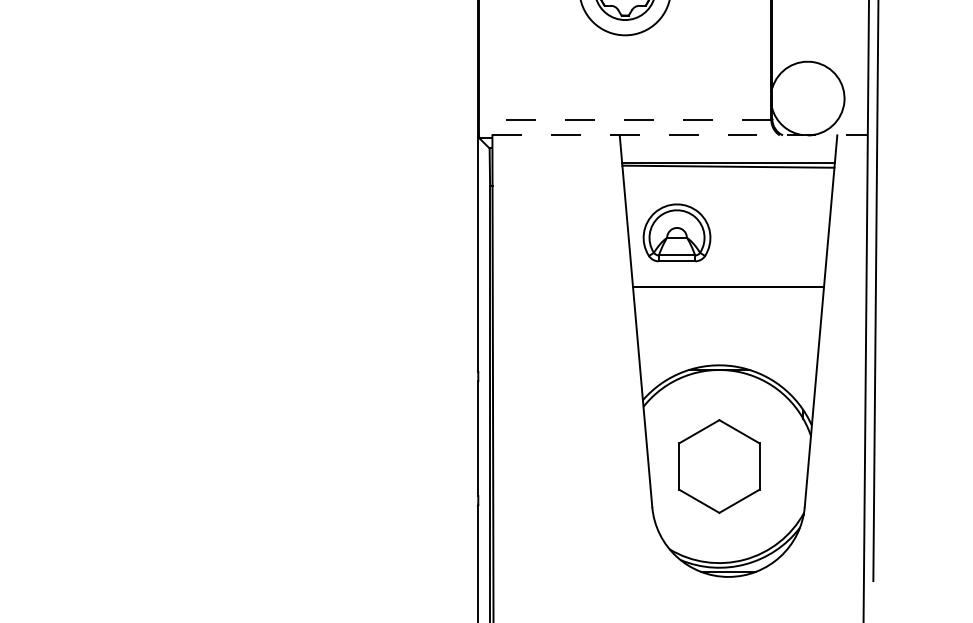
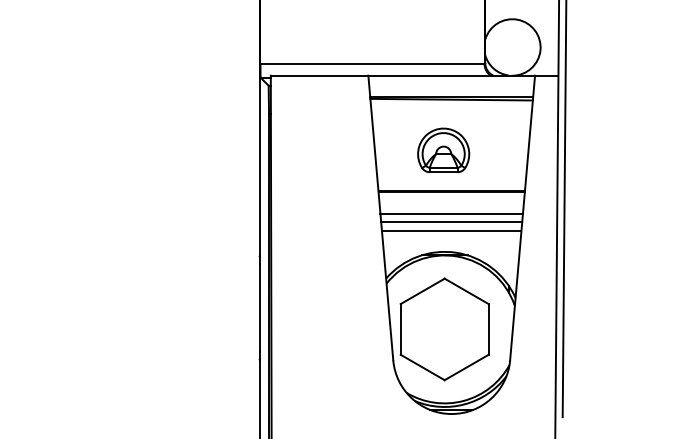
line: (624, 120) -> (372, 64), dashed -> solid
line: (680, 135) -> (414, 75), dashed -> solid
part: (676, 232) -> (443, 150), moved
line: (728, 315) -> (451, 213), added
line: (728, 325) -> (451, 221), added
line: (728, 337) -> (451, 230), added
part: (719, 466) -> (444, 329), size x1.43

